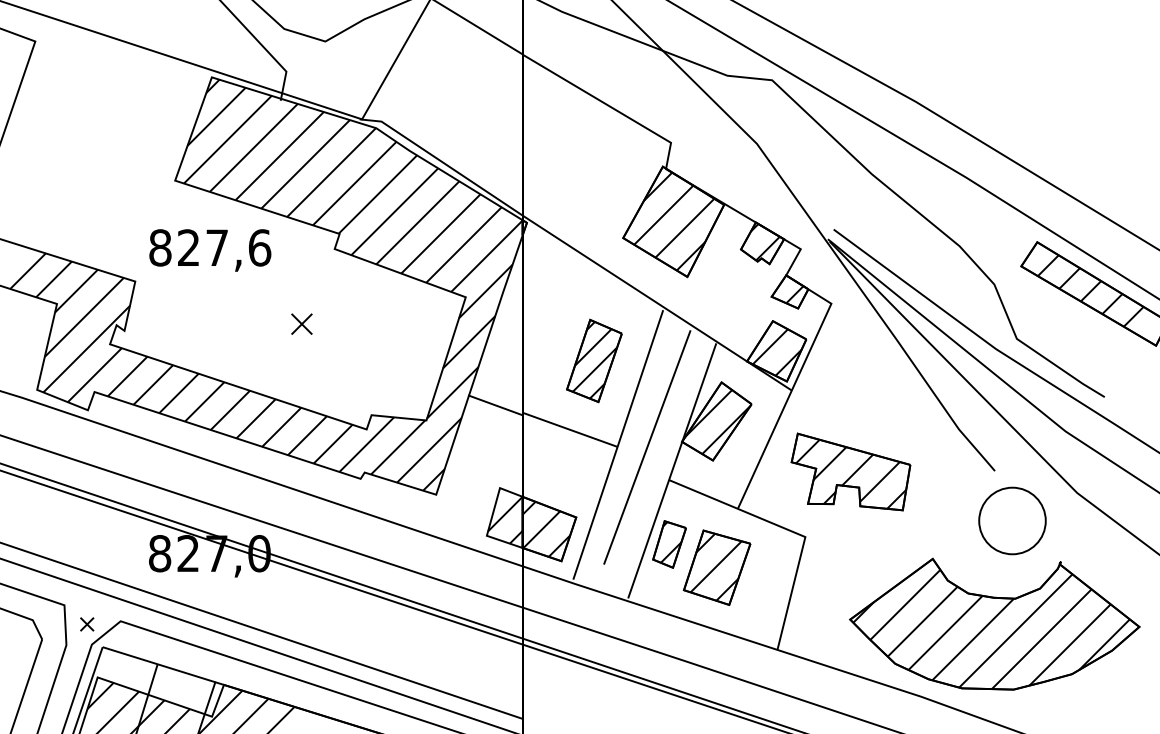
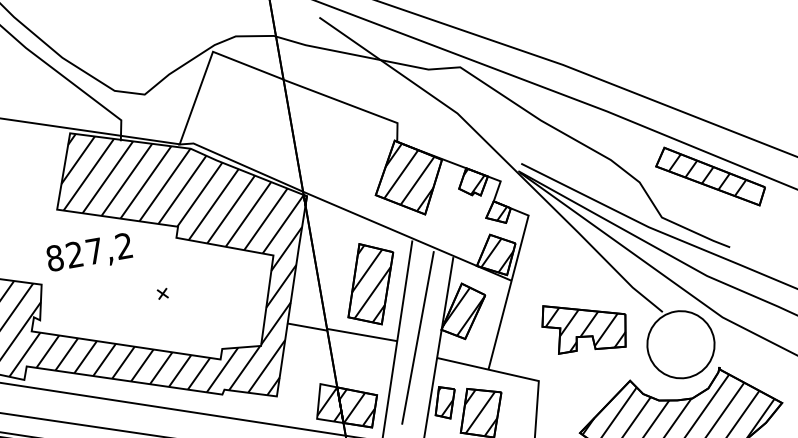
text: (260, 247) -> (124, 245), 827,6 -> 827,2
part: (302, 323) -> (163, 293), size x0.62
part: (594, 360) -> (370, 283), size x1.43
part: (850, 471) -> (584, 326), moved
circle: (1012, 520) -> (680, 344), size x1.43

